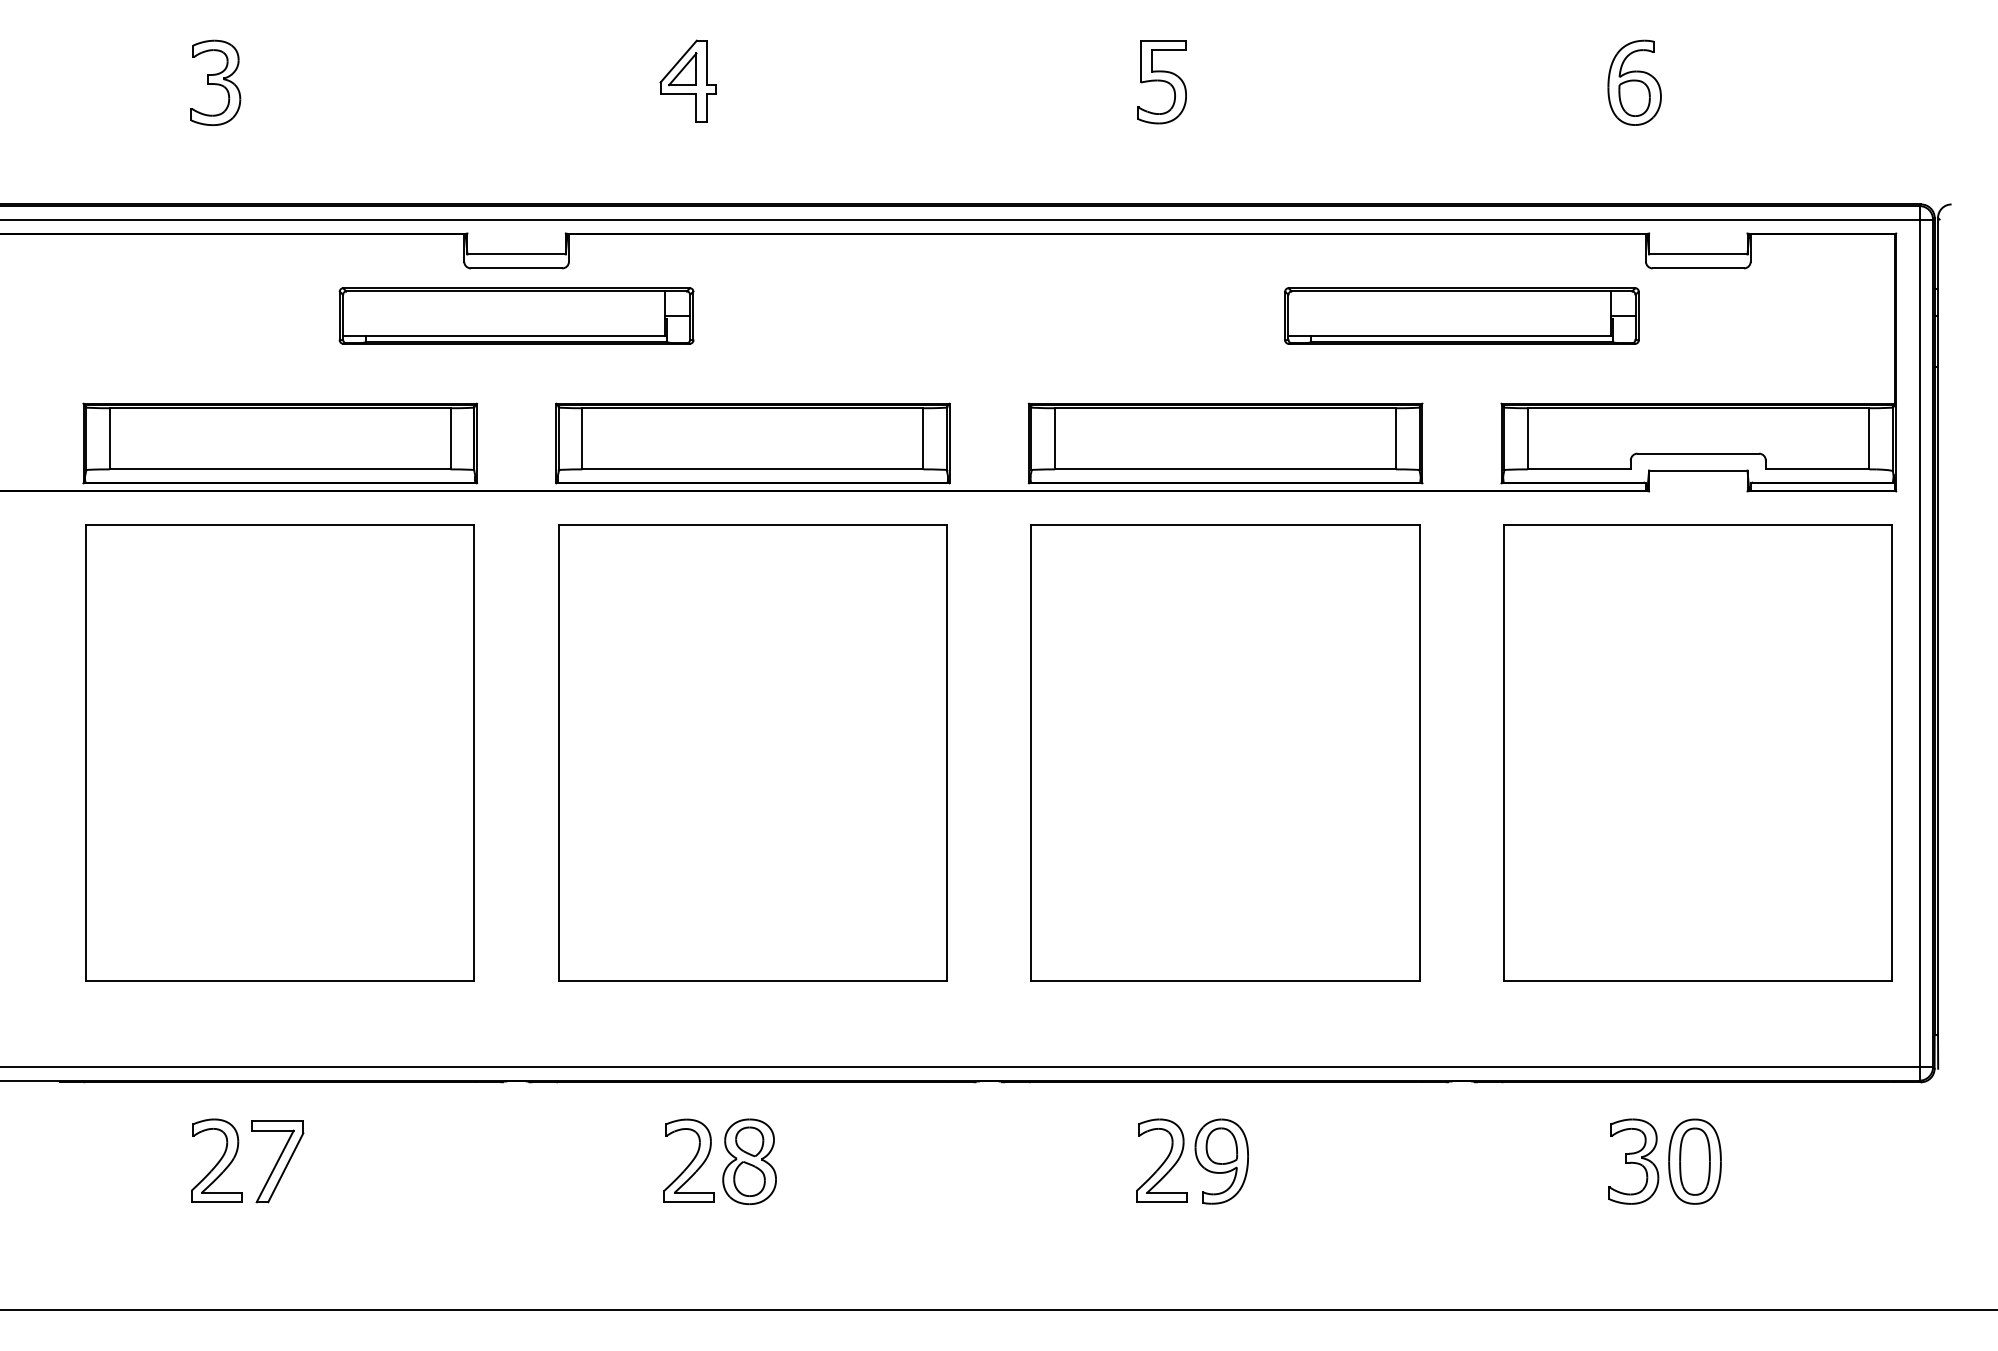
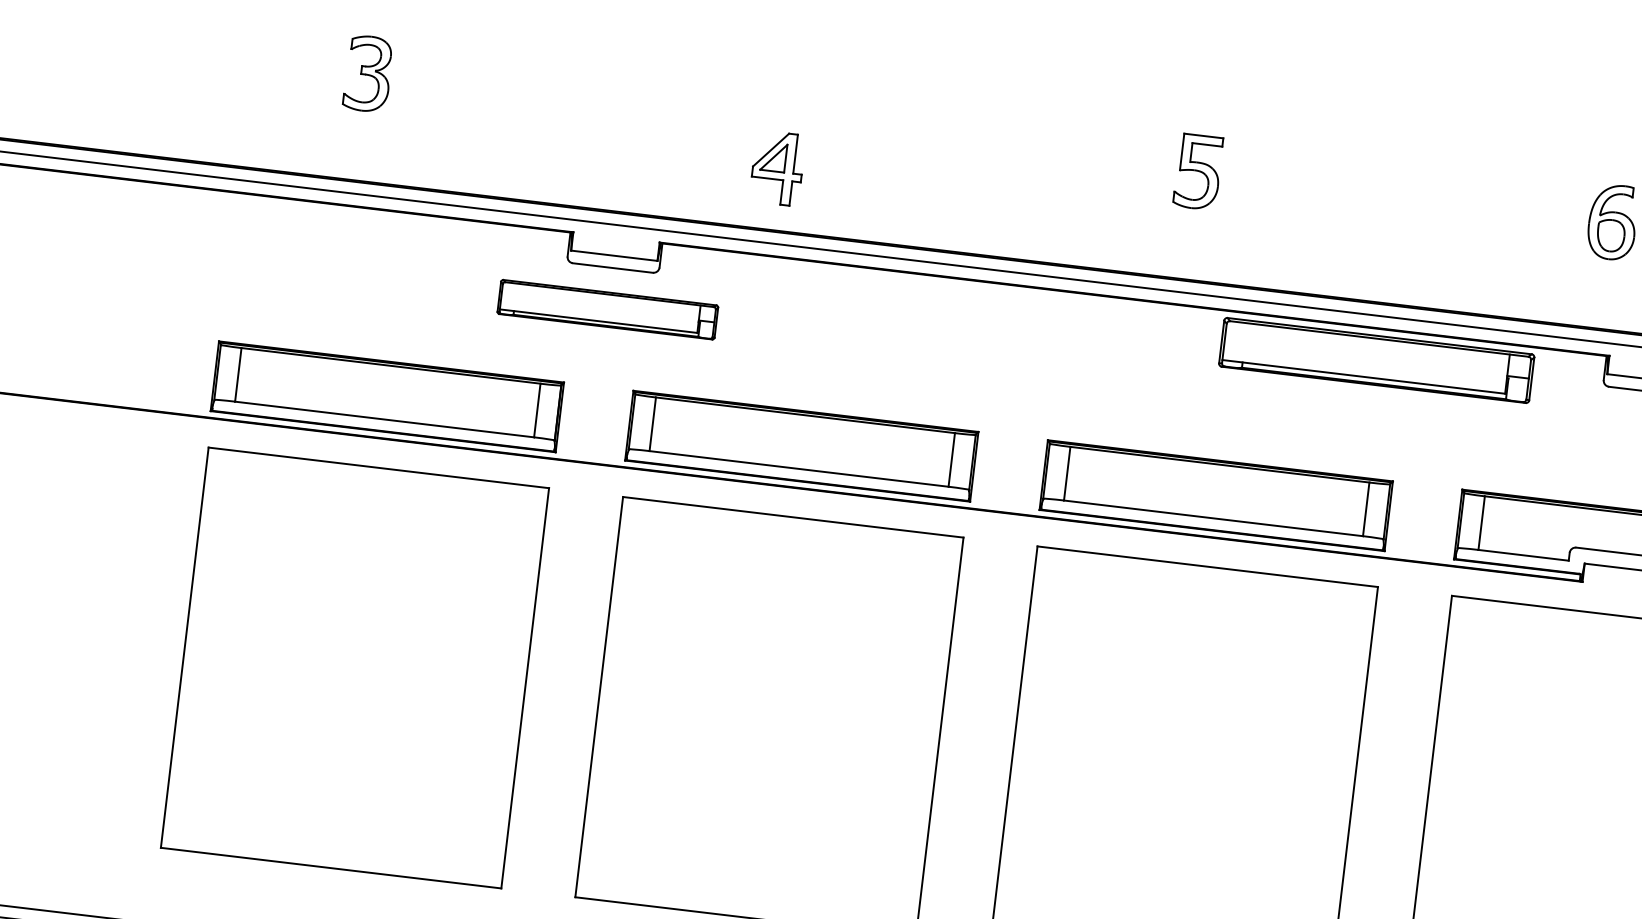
part: (687, 80) -> (776, 167), moved
part: (516, 315) -> (607, 309), size x0.7
part: (1461, 315) -> (1376, 360), moved

